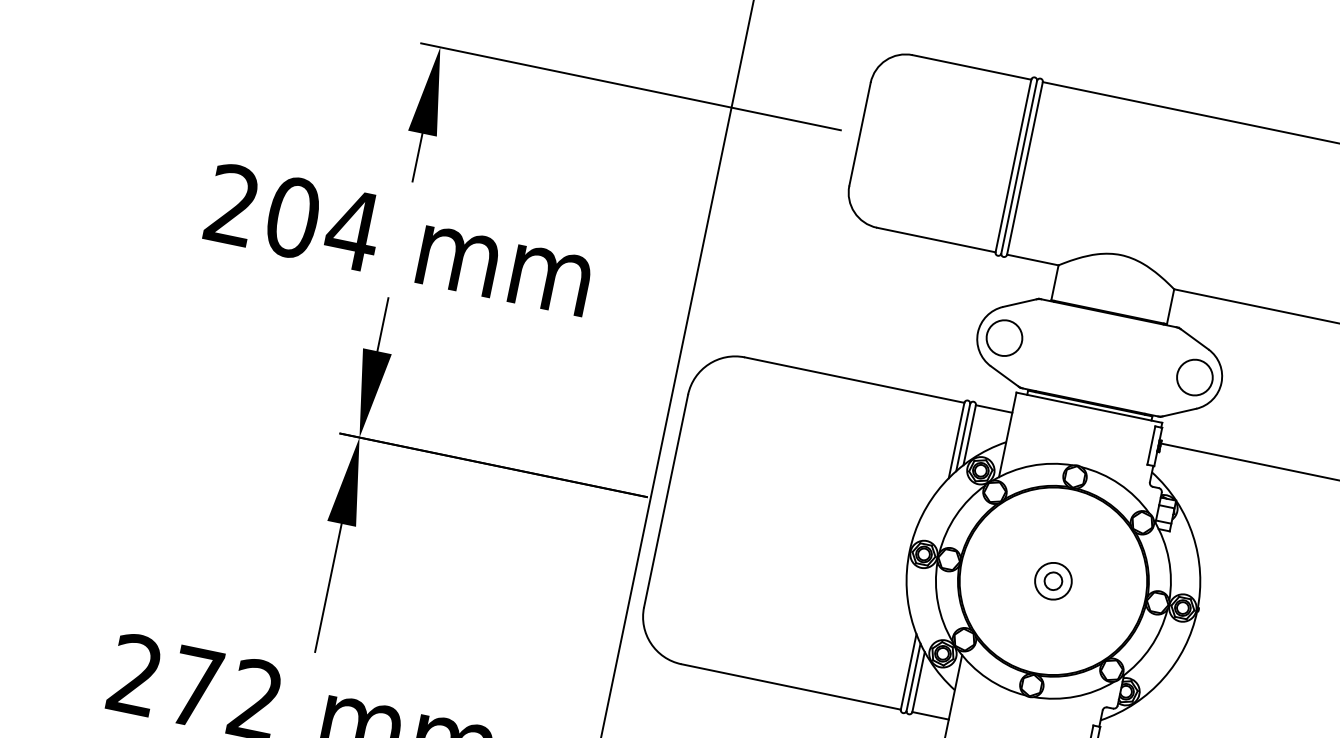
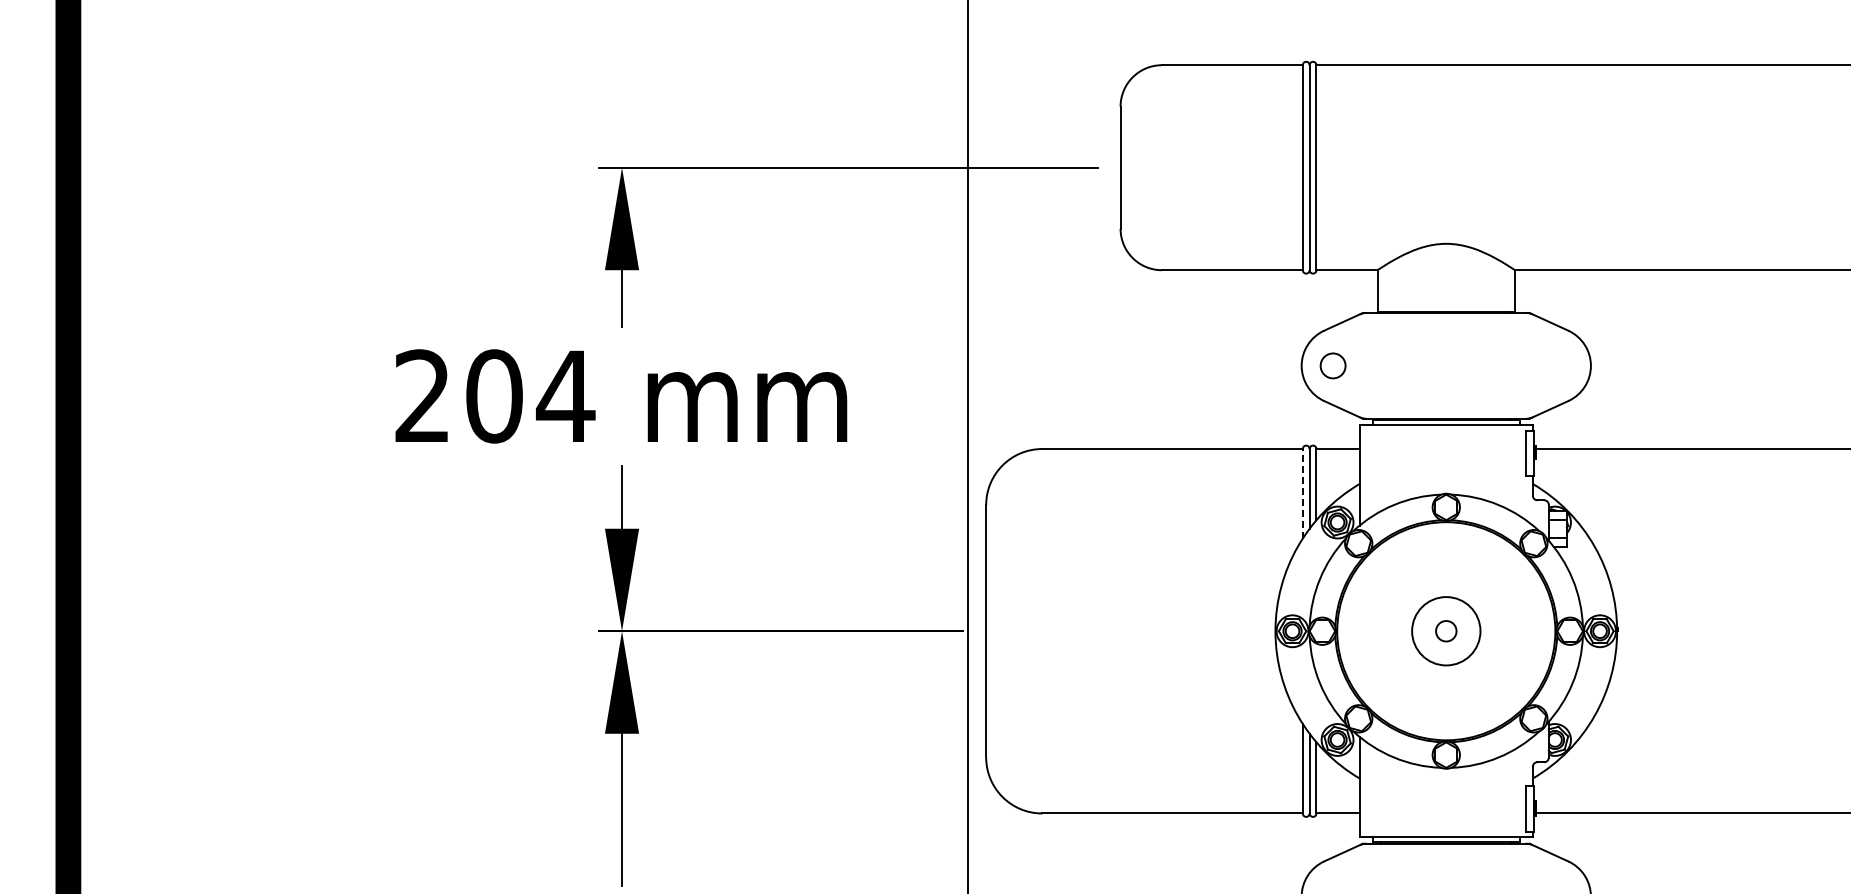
circle: (1003, 337) -> (1332, 365), size x0.6
circle: (1195, 377) -> (1559, 365), removed
line: (956, 440) -> (1302, 493), solid -> dashed
circle: (1052, 580) -> (1445, 630), size x1.6

